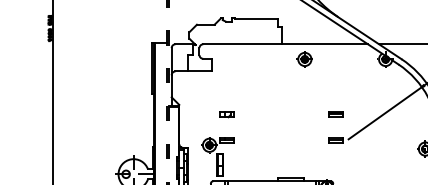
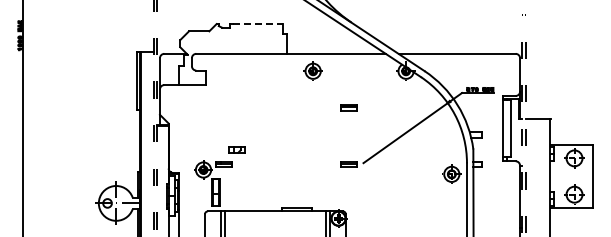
line: (257, 18) -> (258, 24), solid -> dashed
part: (226, 114) -> (236, 149), moved
part: (335, 114) -> (348, 107), moved

